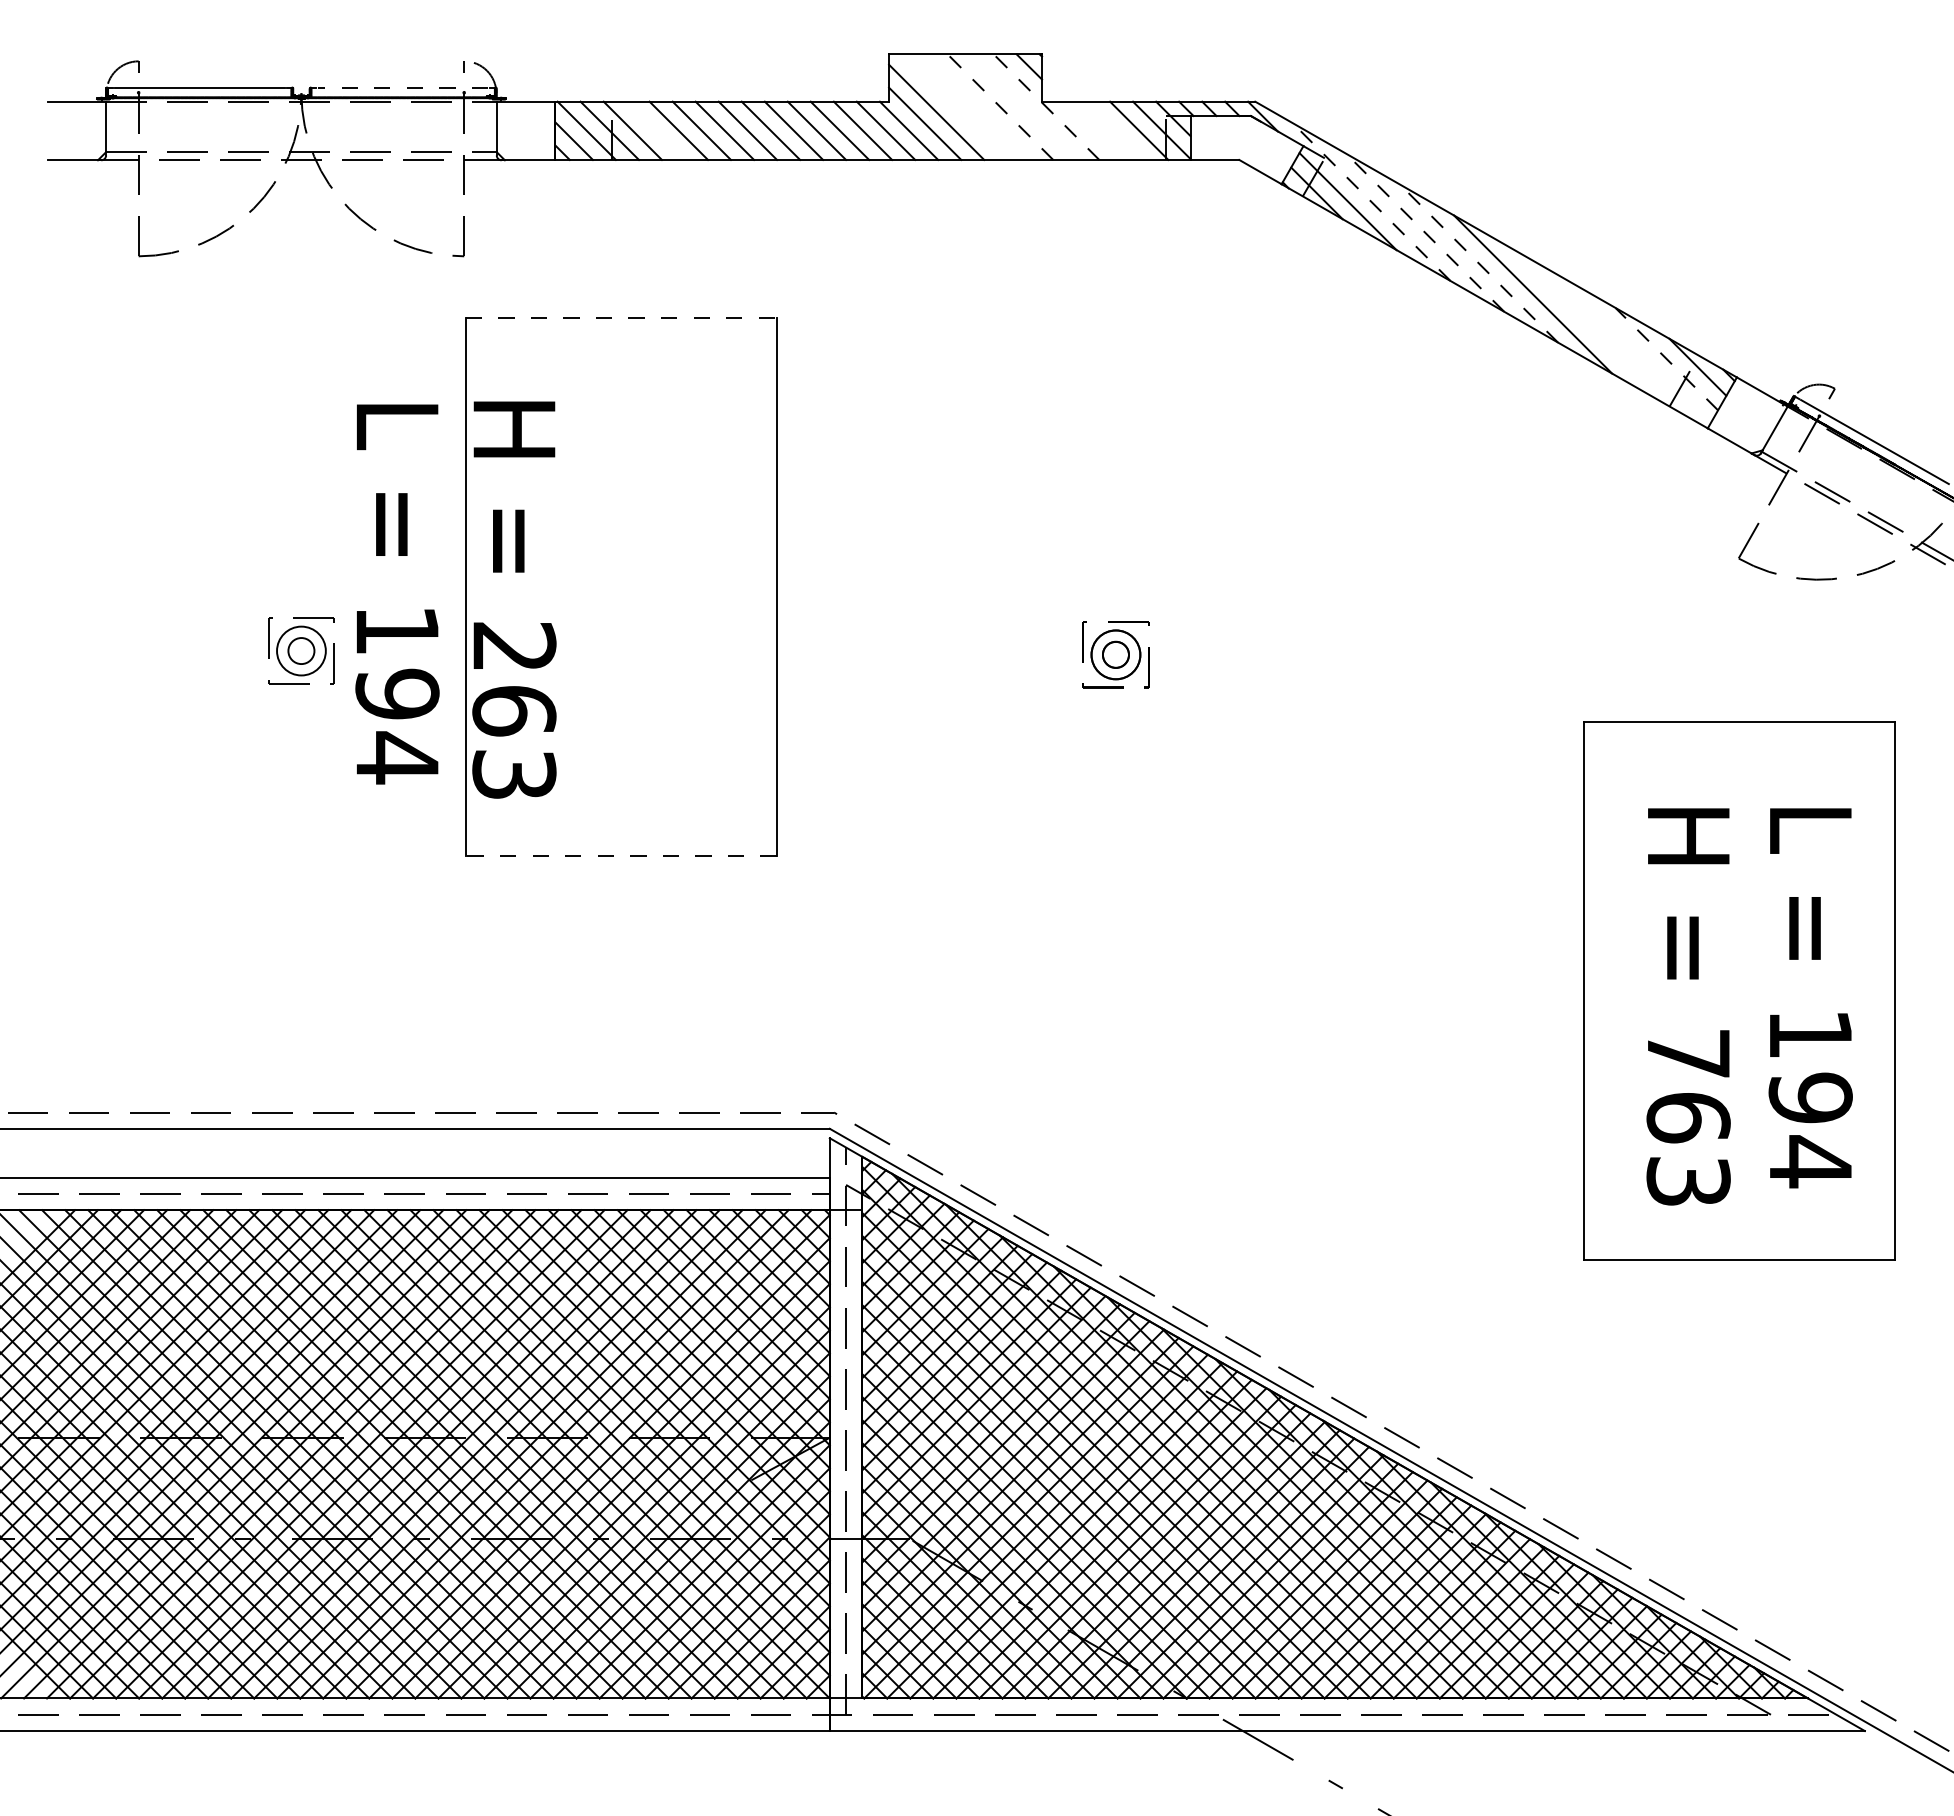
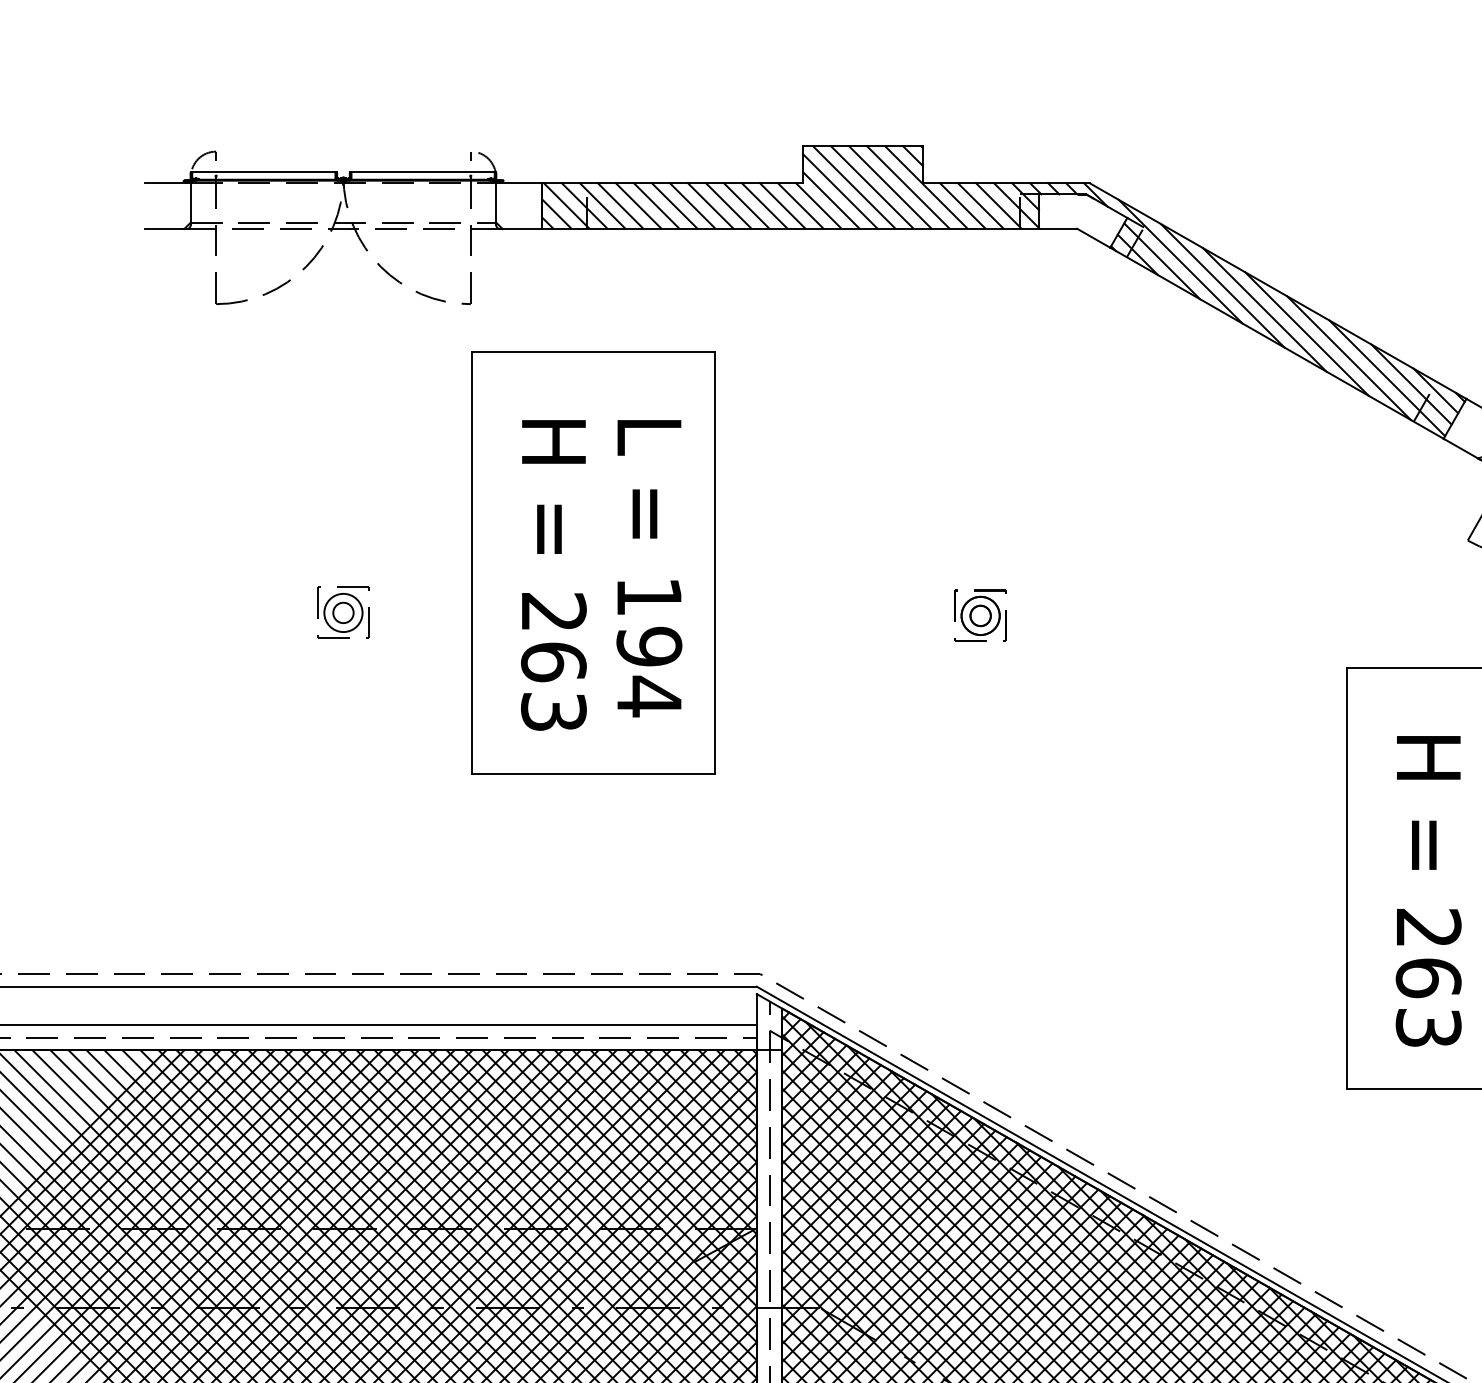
line: (403, 87) -> (423, 172), dashed -> solid
line: (954, 106) -> (854, 186), added
line: (977, 106) -> (872, 186), added
line: (1023, 106) -> (908, 186), added
line: (1000, 107) -> (890, 187), dashed -> solid
line: (1046, 107) -> (926, 187), dashed -> solid
line: (655, 130) -> (620, 205), added
line: (1093, 130) -> (963, 205), added
line: (1115, 130) -> (980, 205), added
line: (1371, 201) -> (1180, 261), dashed -> solid
line: (1425, 232) -> (1222, 285), dashed -> solid
line: (1479, 263) -> (1265, 309), dashed -> solid
line: (621, 317) -> (593, 352), dashed -> solid
line: (1586, 325) -> (1348, 358), added
line: (1635, 350) -> (1387, 377), added
line: (1666, 358) -> (1411, 384), dashed -> solid
text: (397, 594) -> (649, 568), moved
text: (514, 599) -> (553, 574), moved
line: (621, 856) -> (593, 773), dashed -> solid
text: (1689, 1053) -> (1429, 927), 763 -> 263

